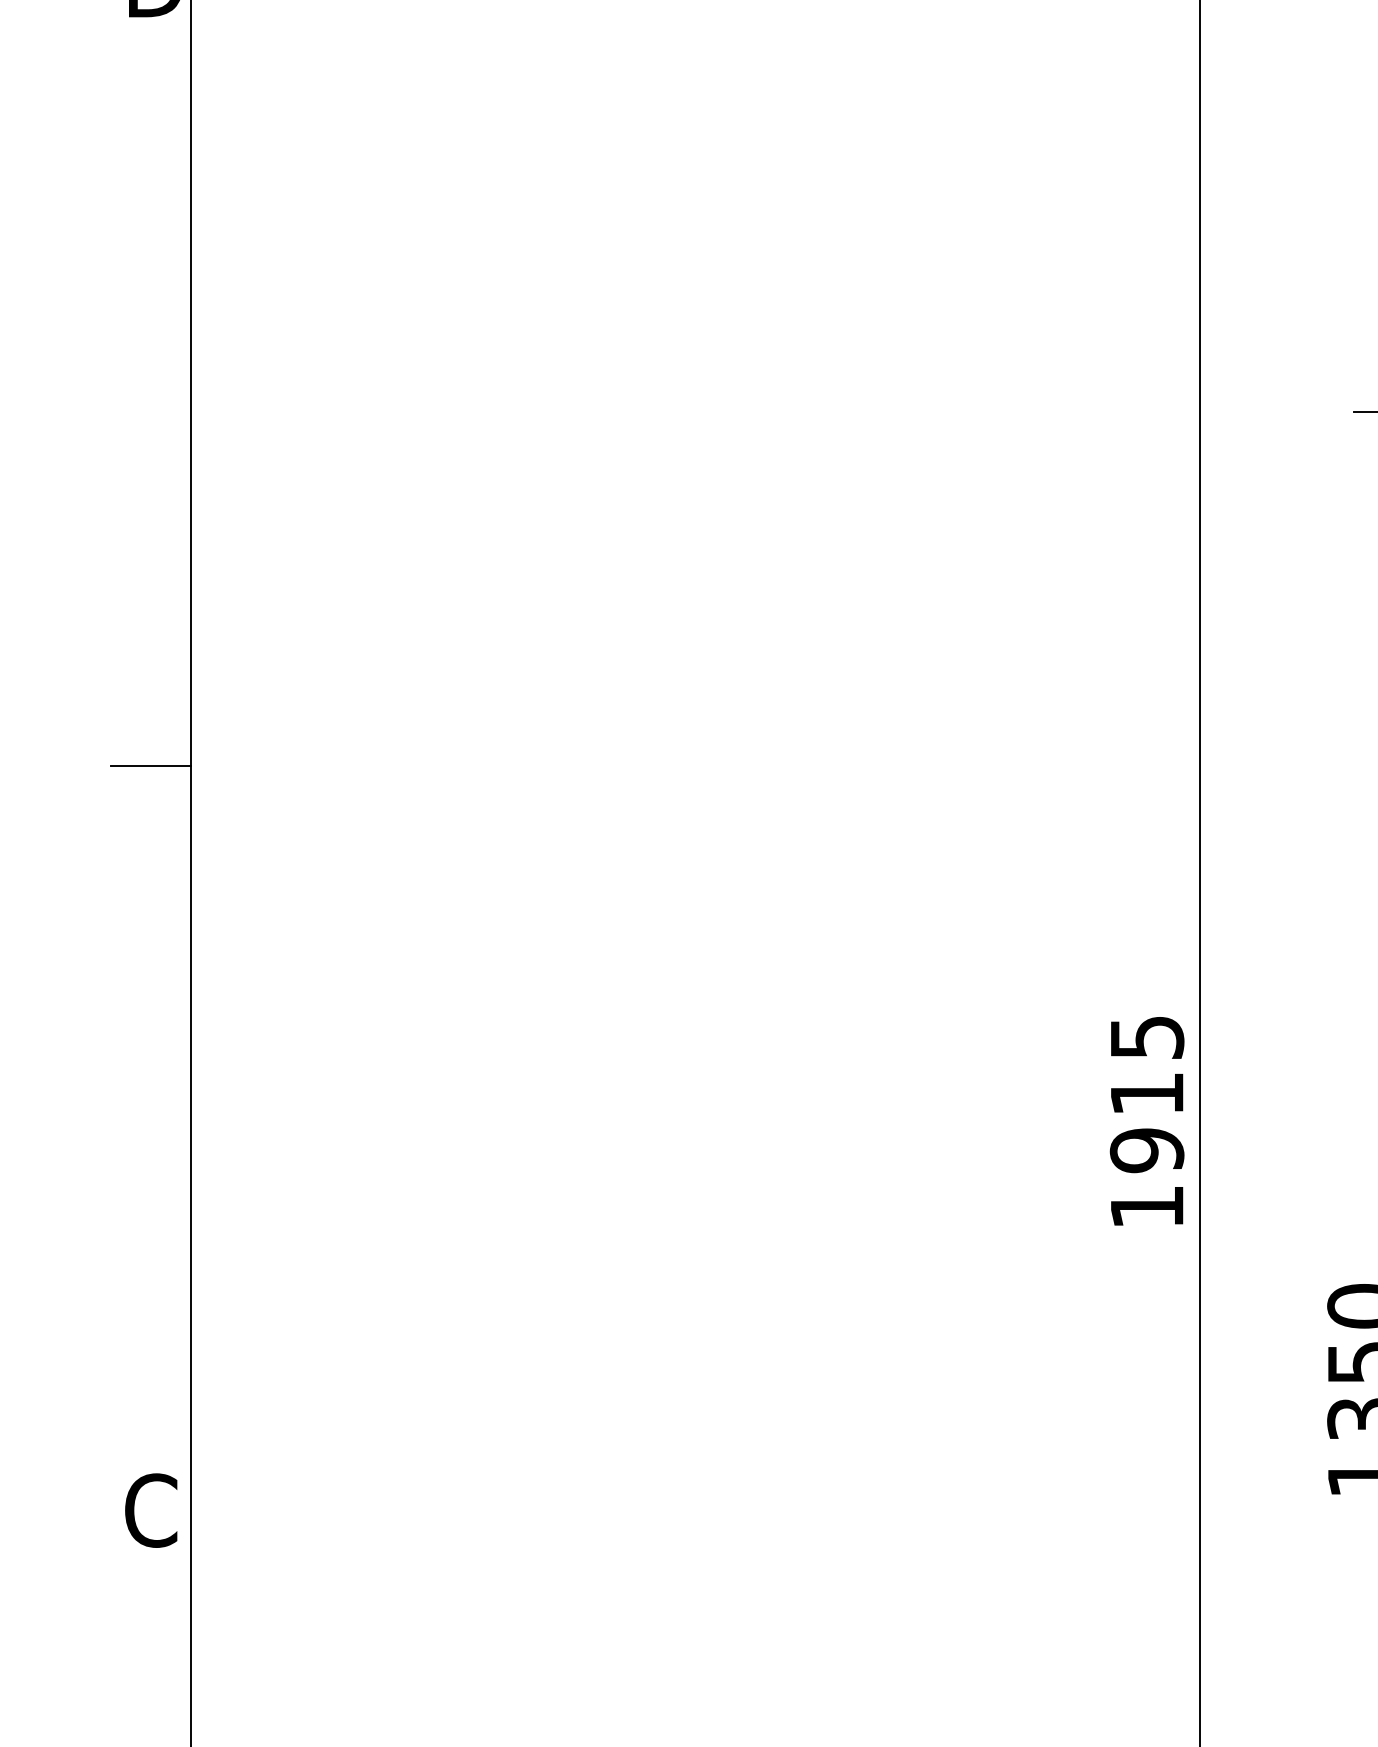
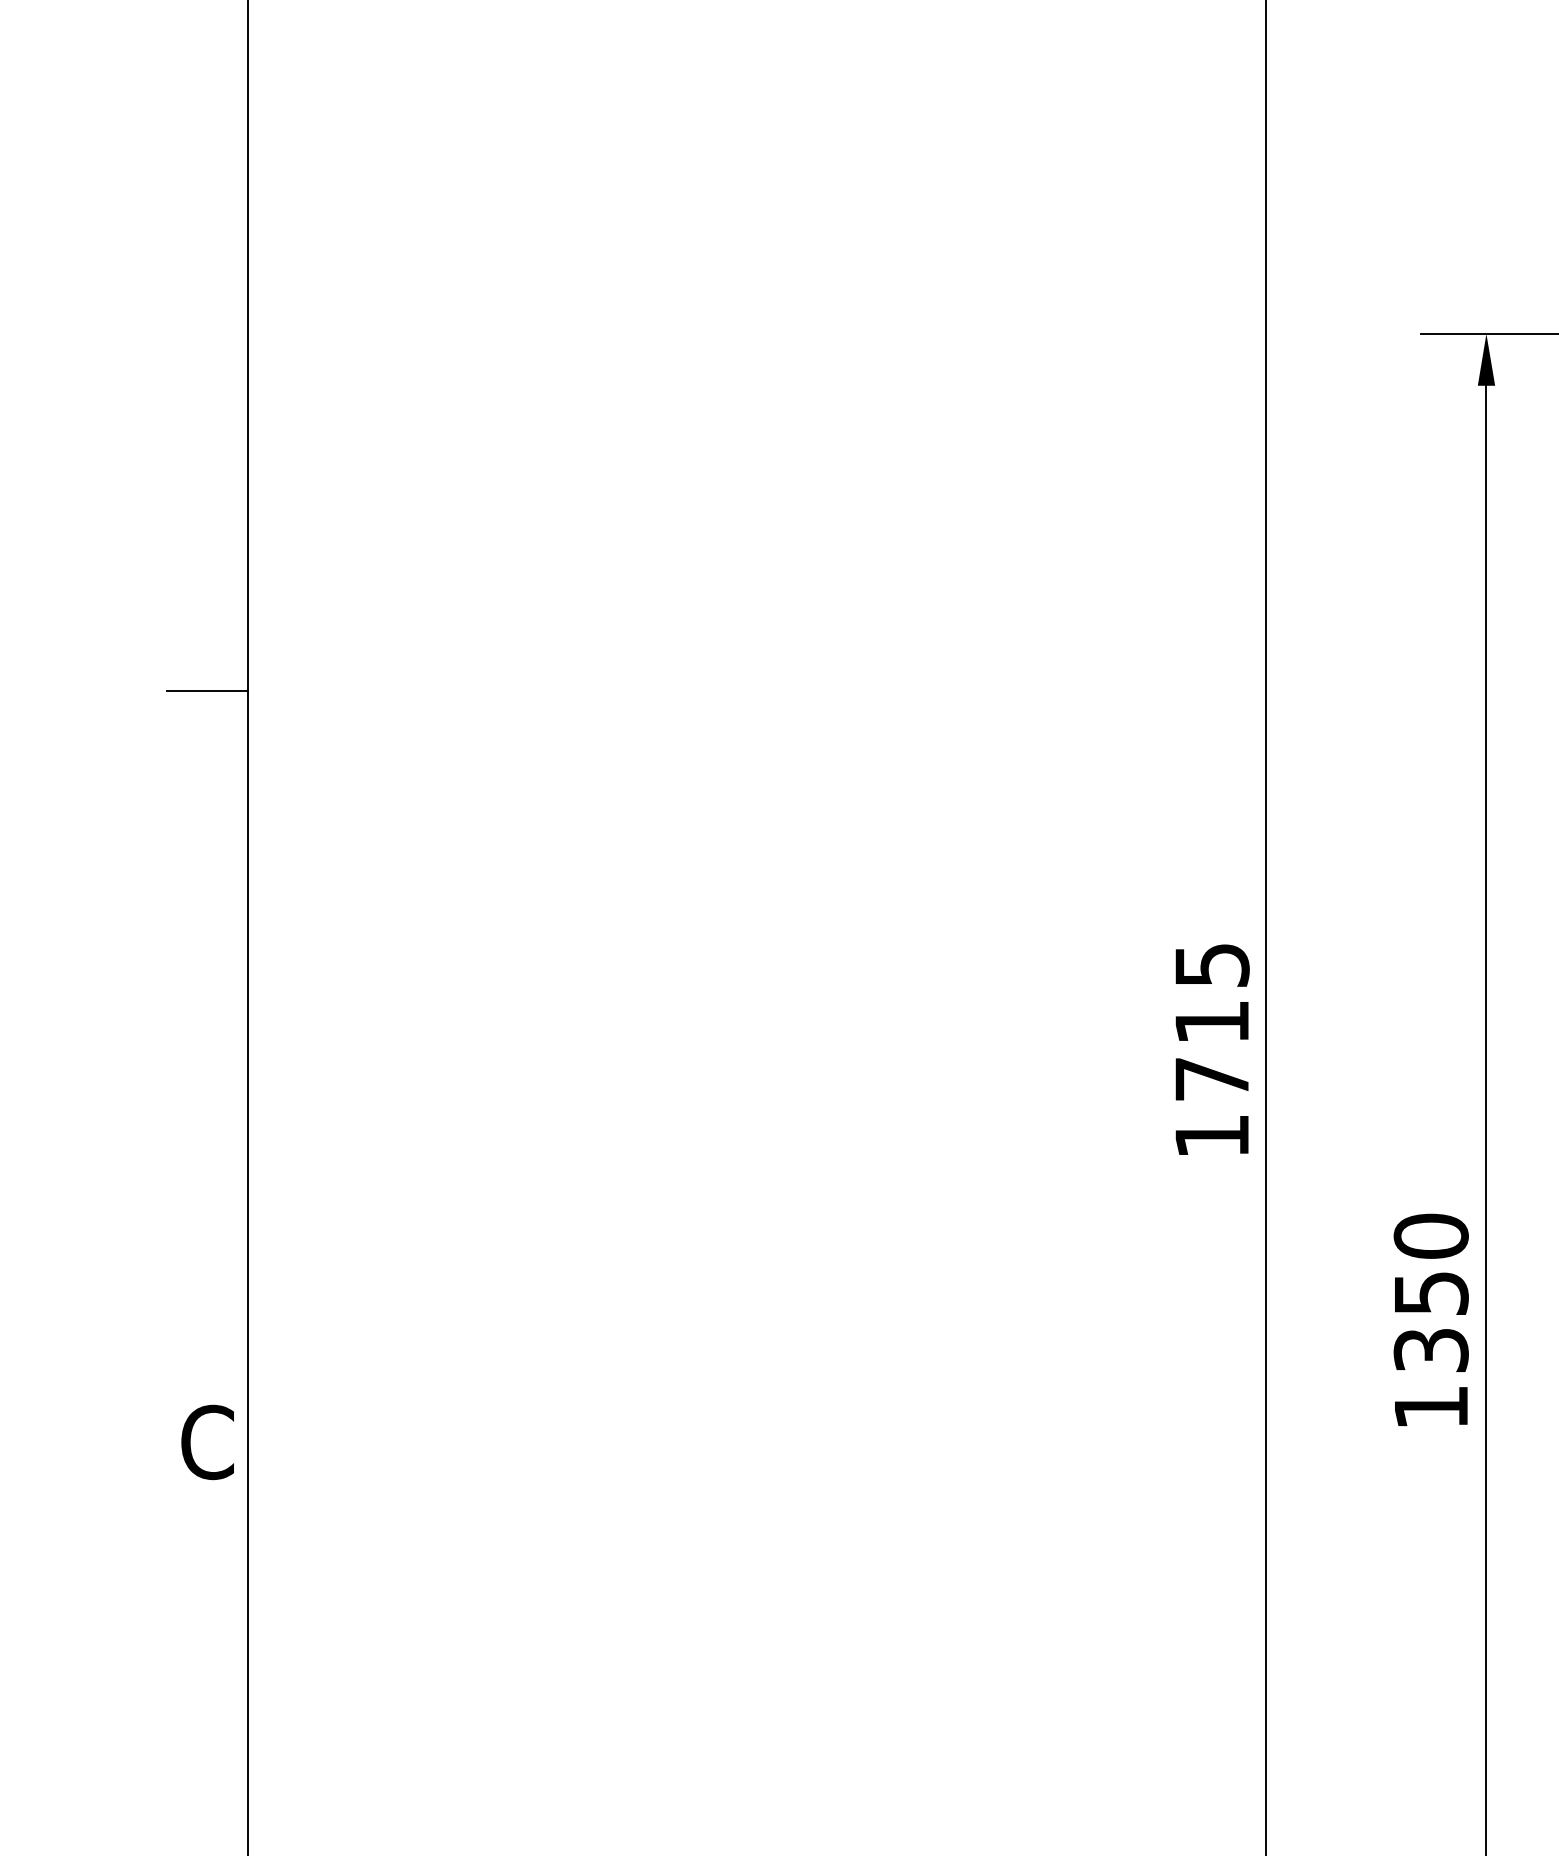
text: (1146, 1150) -> (1211, 1079), 1915 -> 1715

